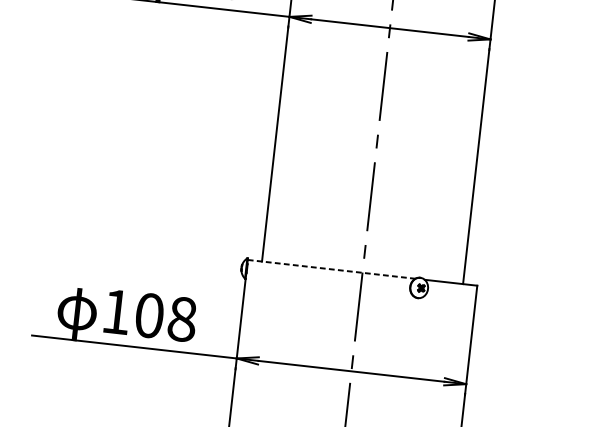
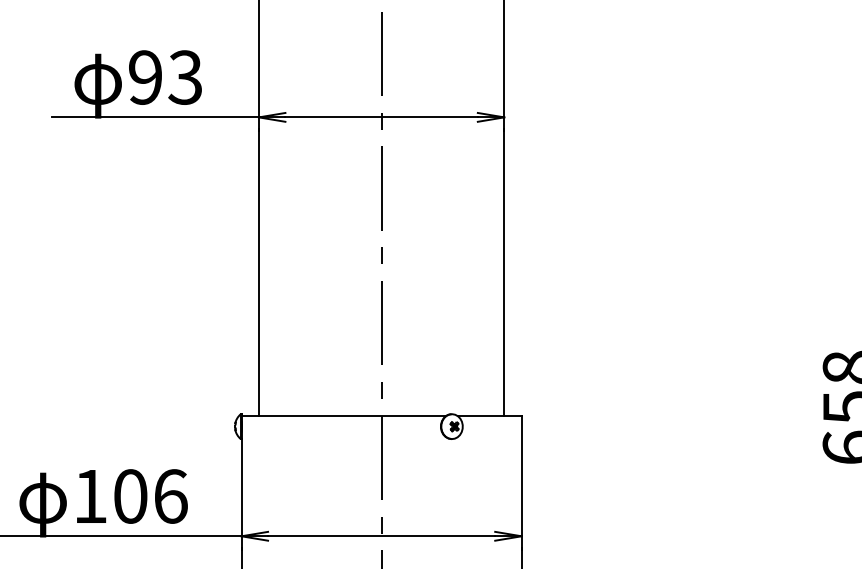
line: (332, 269) -> (344, 416), dashed -> solid
text: (182, 319) -> (170, 496), 108 -> 106

